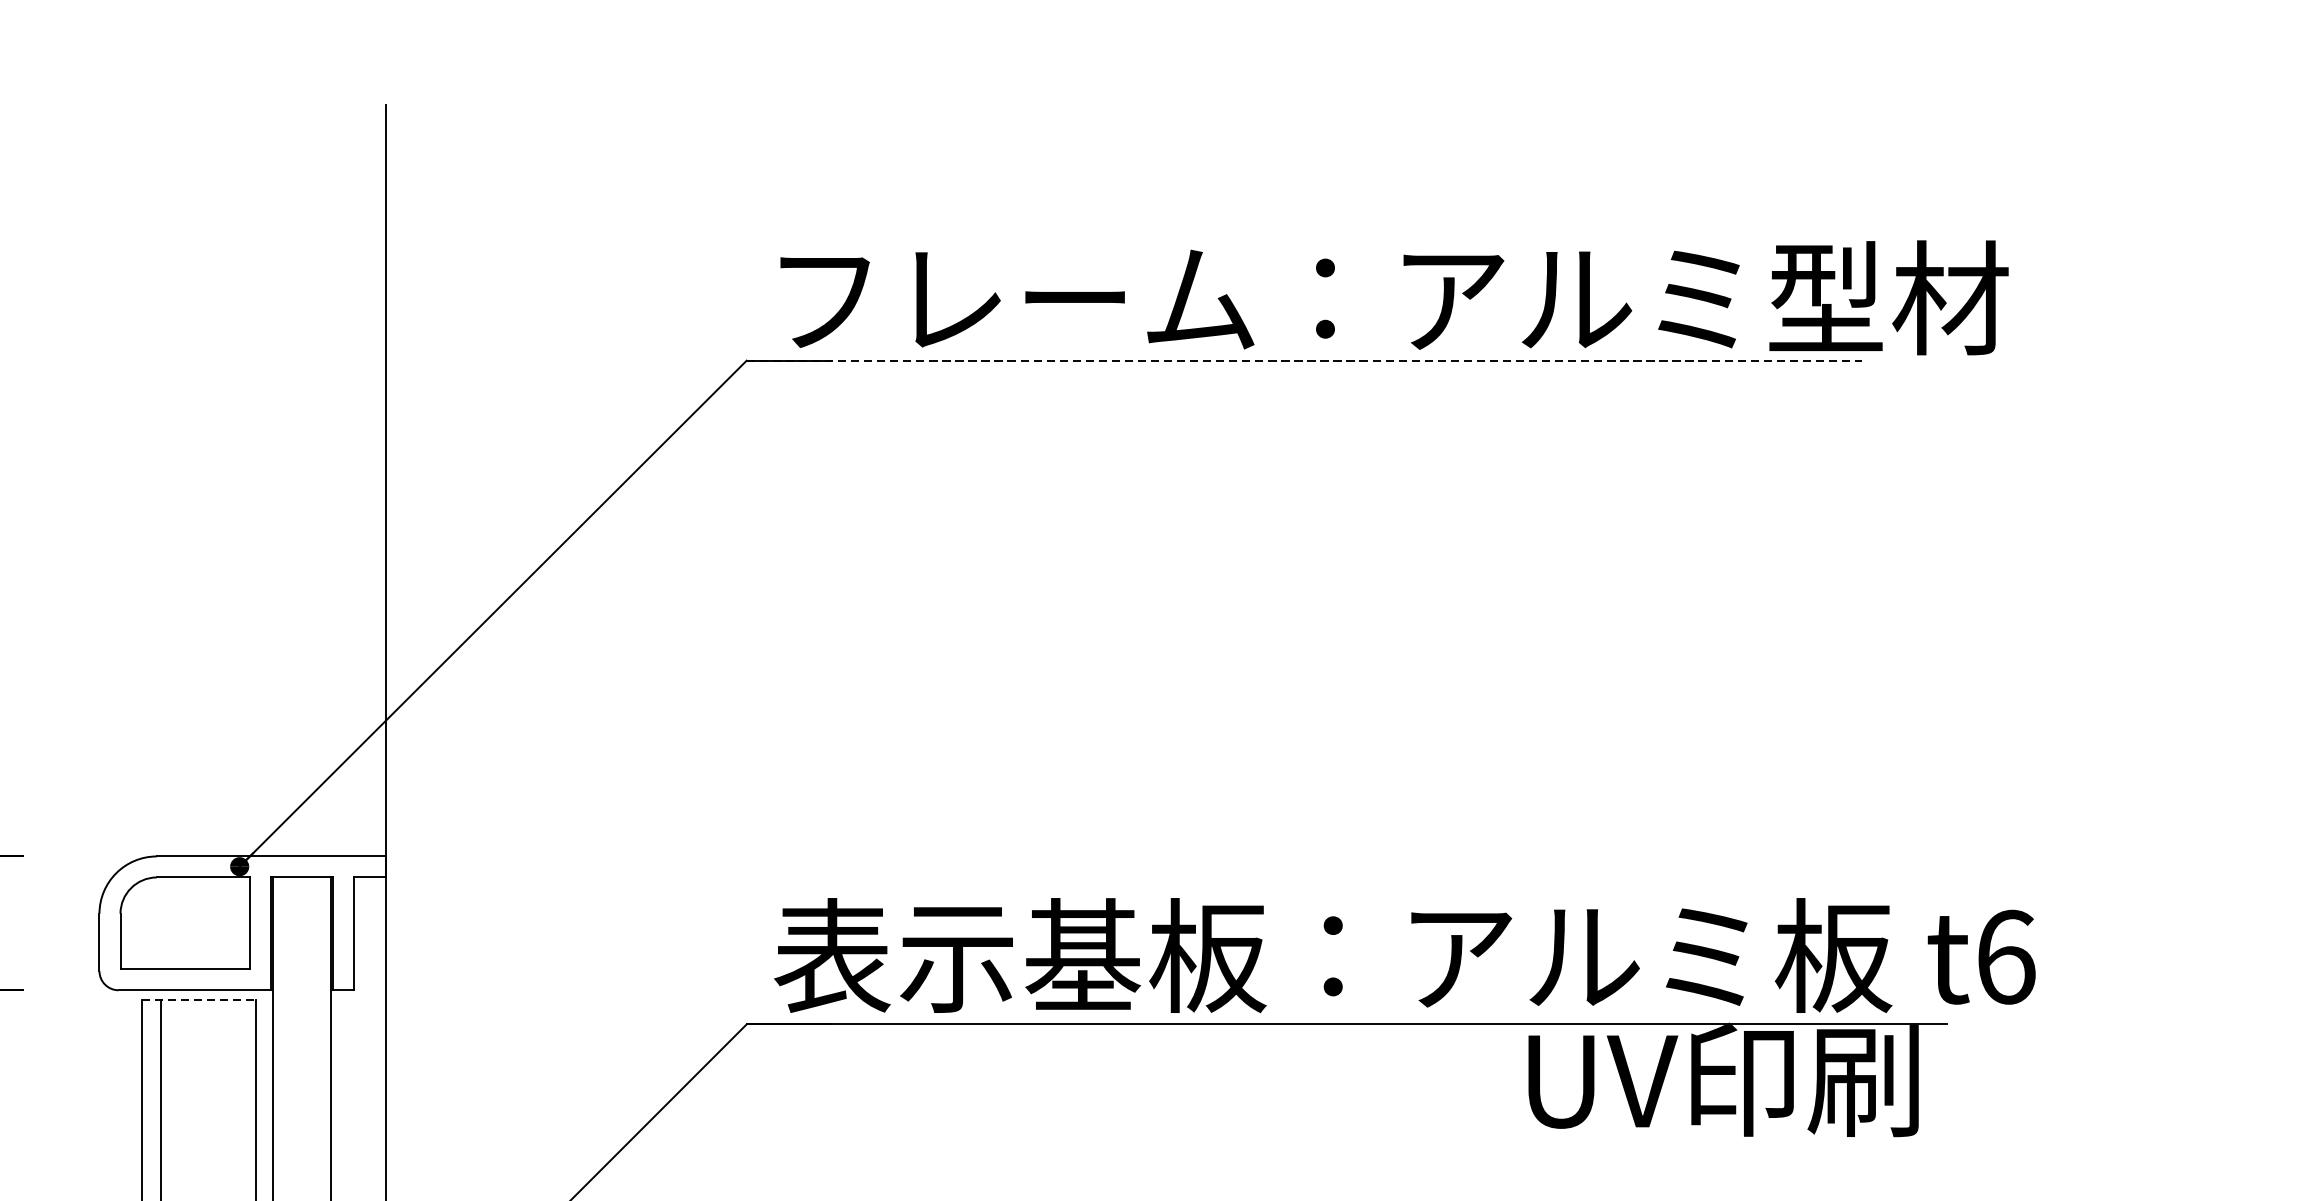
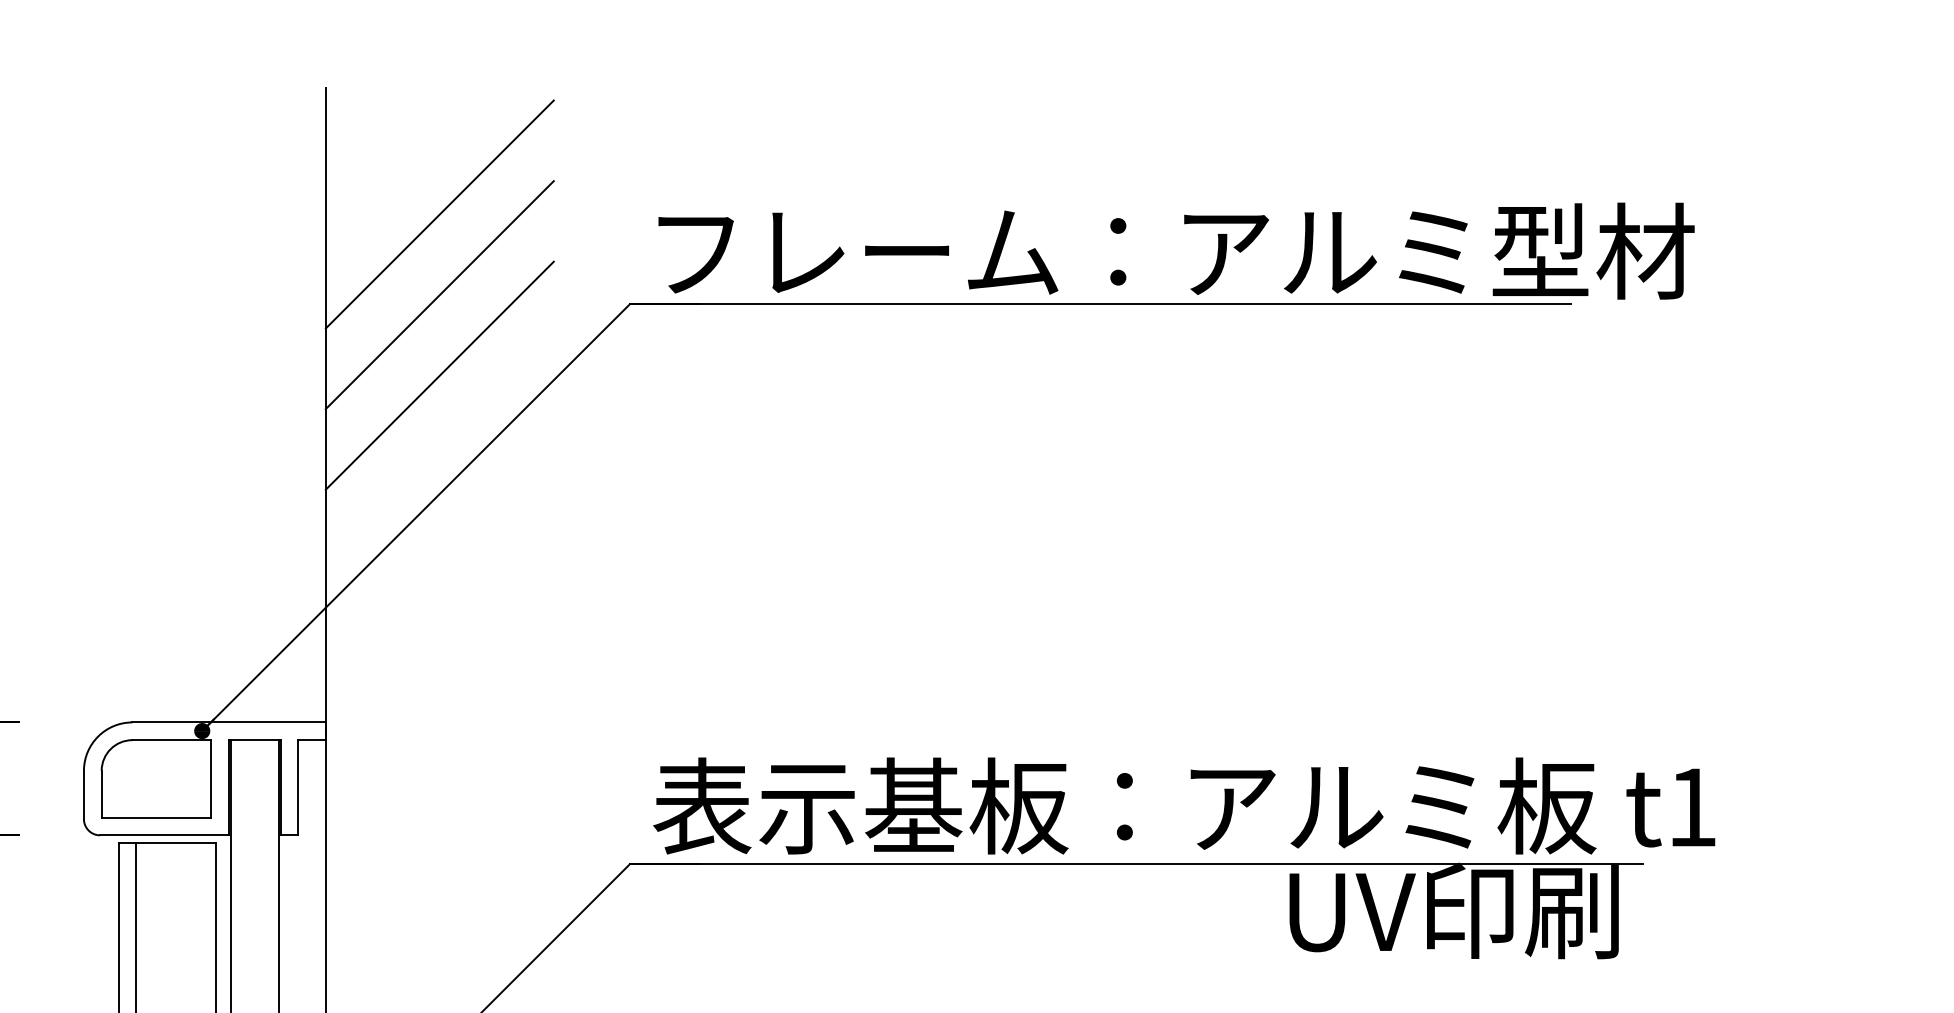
line: (520, 254) -> (439, 214), added
line: (520, 350) -> (439, 295), added
line: (1304, 361) -> (1100, 304), dashed -> solid
line: (520, 445) -> (439, 375), added
text: (2007, 957) -> (1693, 807), t6 -> t1
line: (199, 999) -> (168, 843), dashed -> solid

